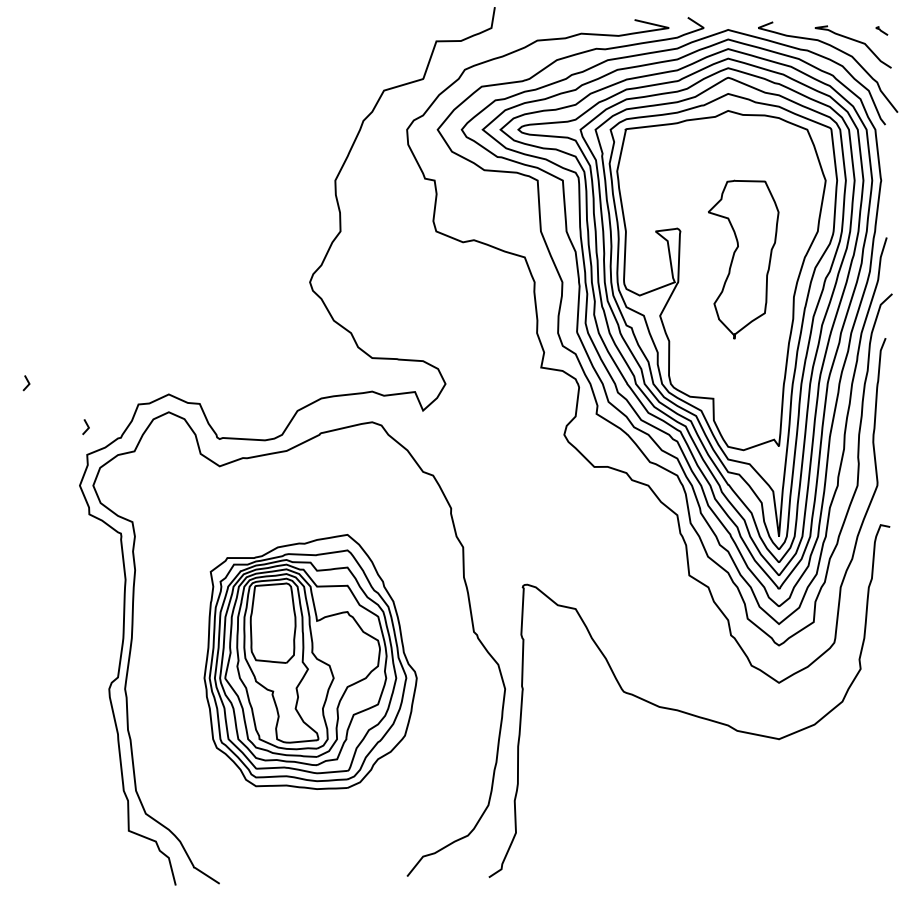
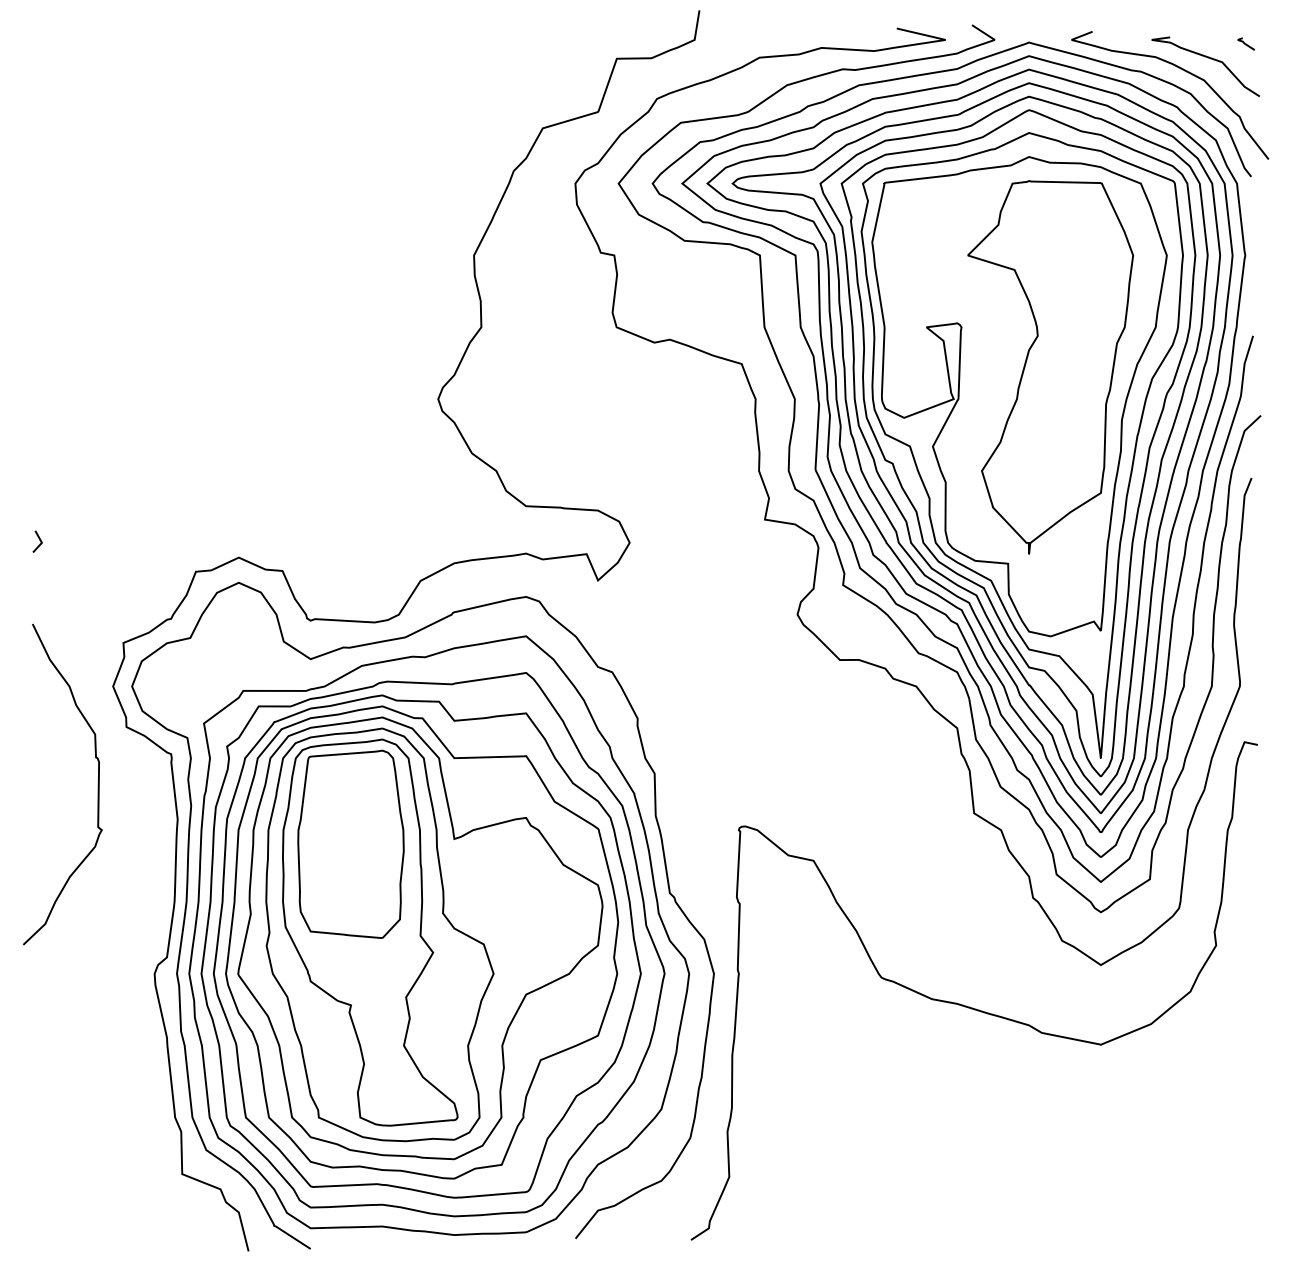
part: (743, 259) -> (1050, 367), size x1.67
line: (87, 426) -> (123, 602), removed
curve: (68, 555) -> (97, 784), added
part: (310, 661) -> (438, 935), size x1.67

